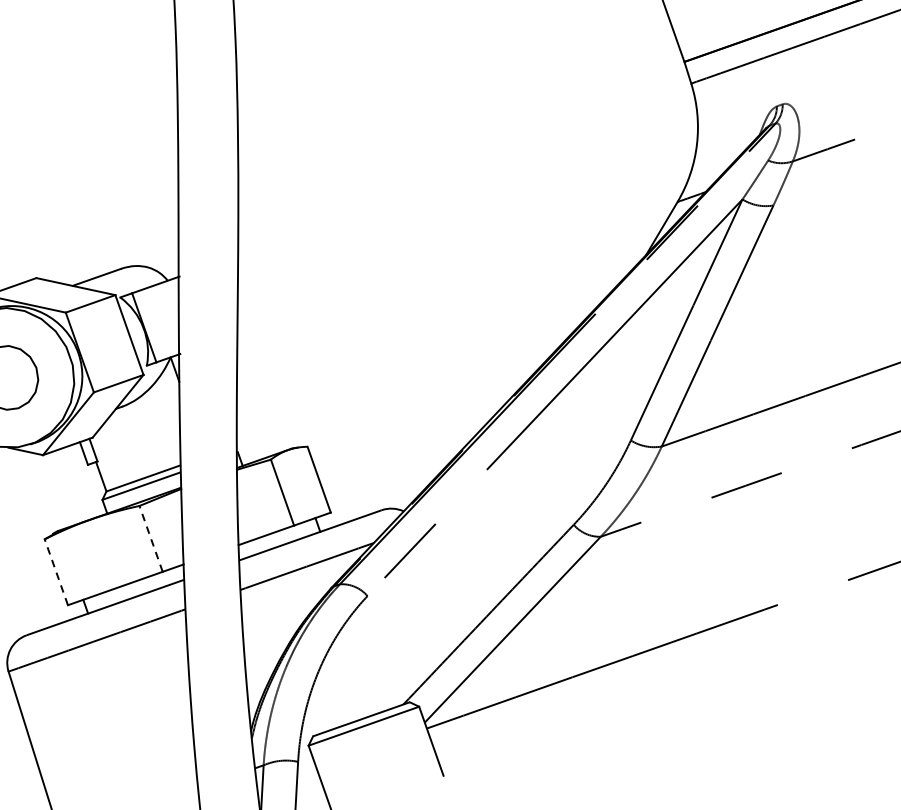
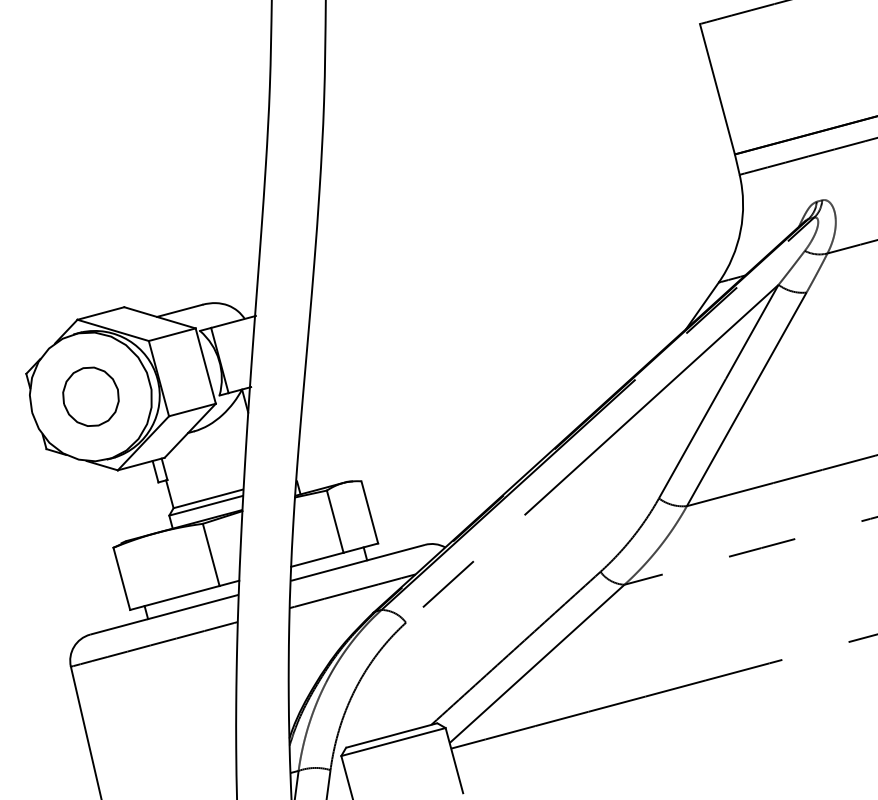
line: (151, 538) -> (211, 554), dashed -> solid
line: (55, 571) -> (121, 578), dashed -> solid

